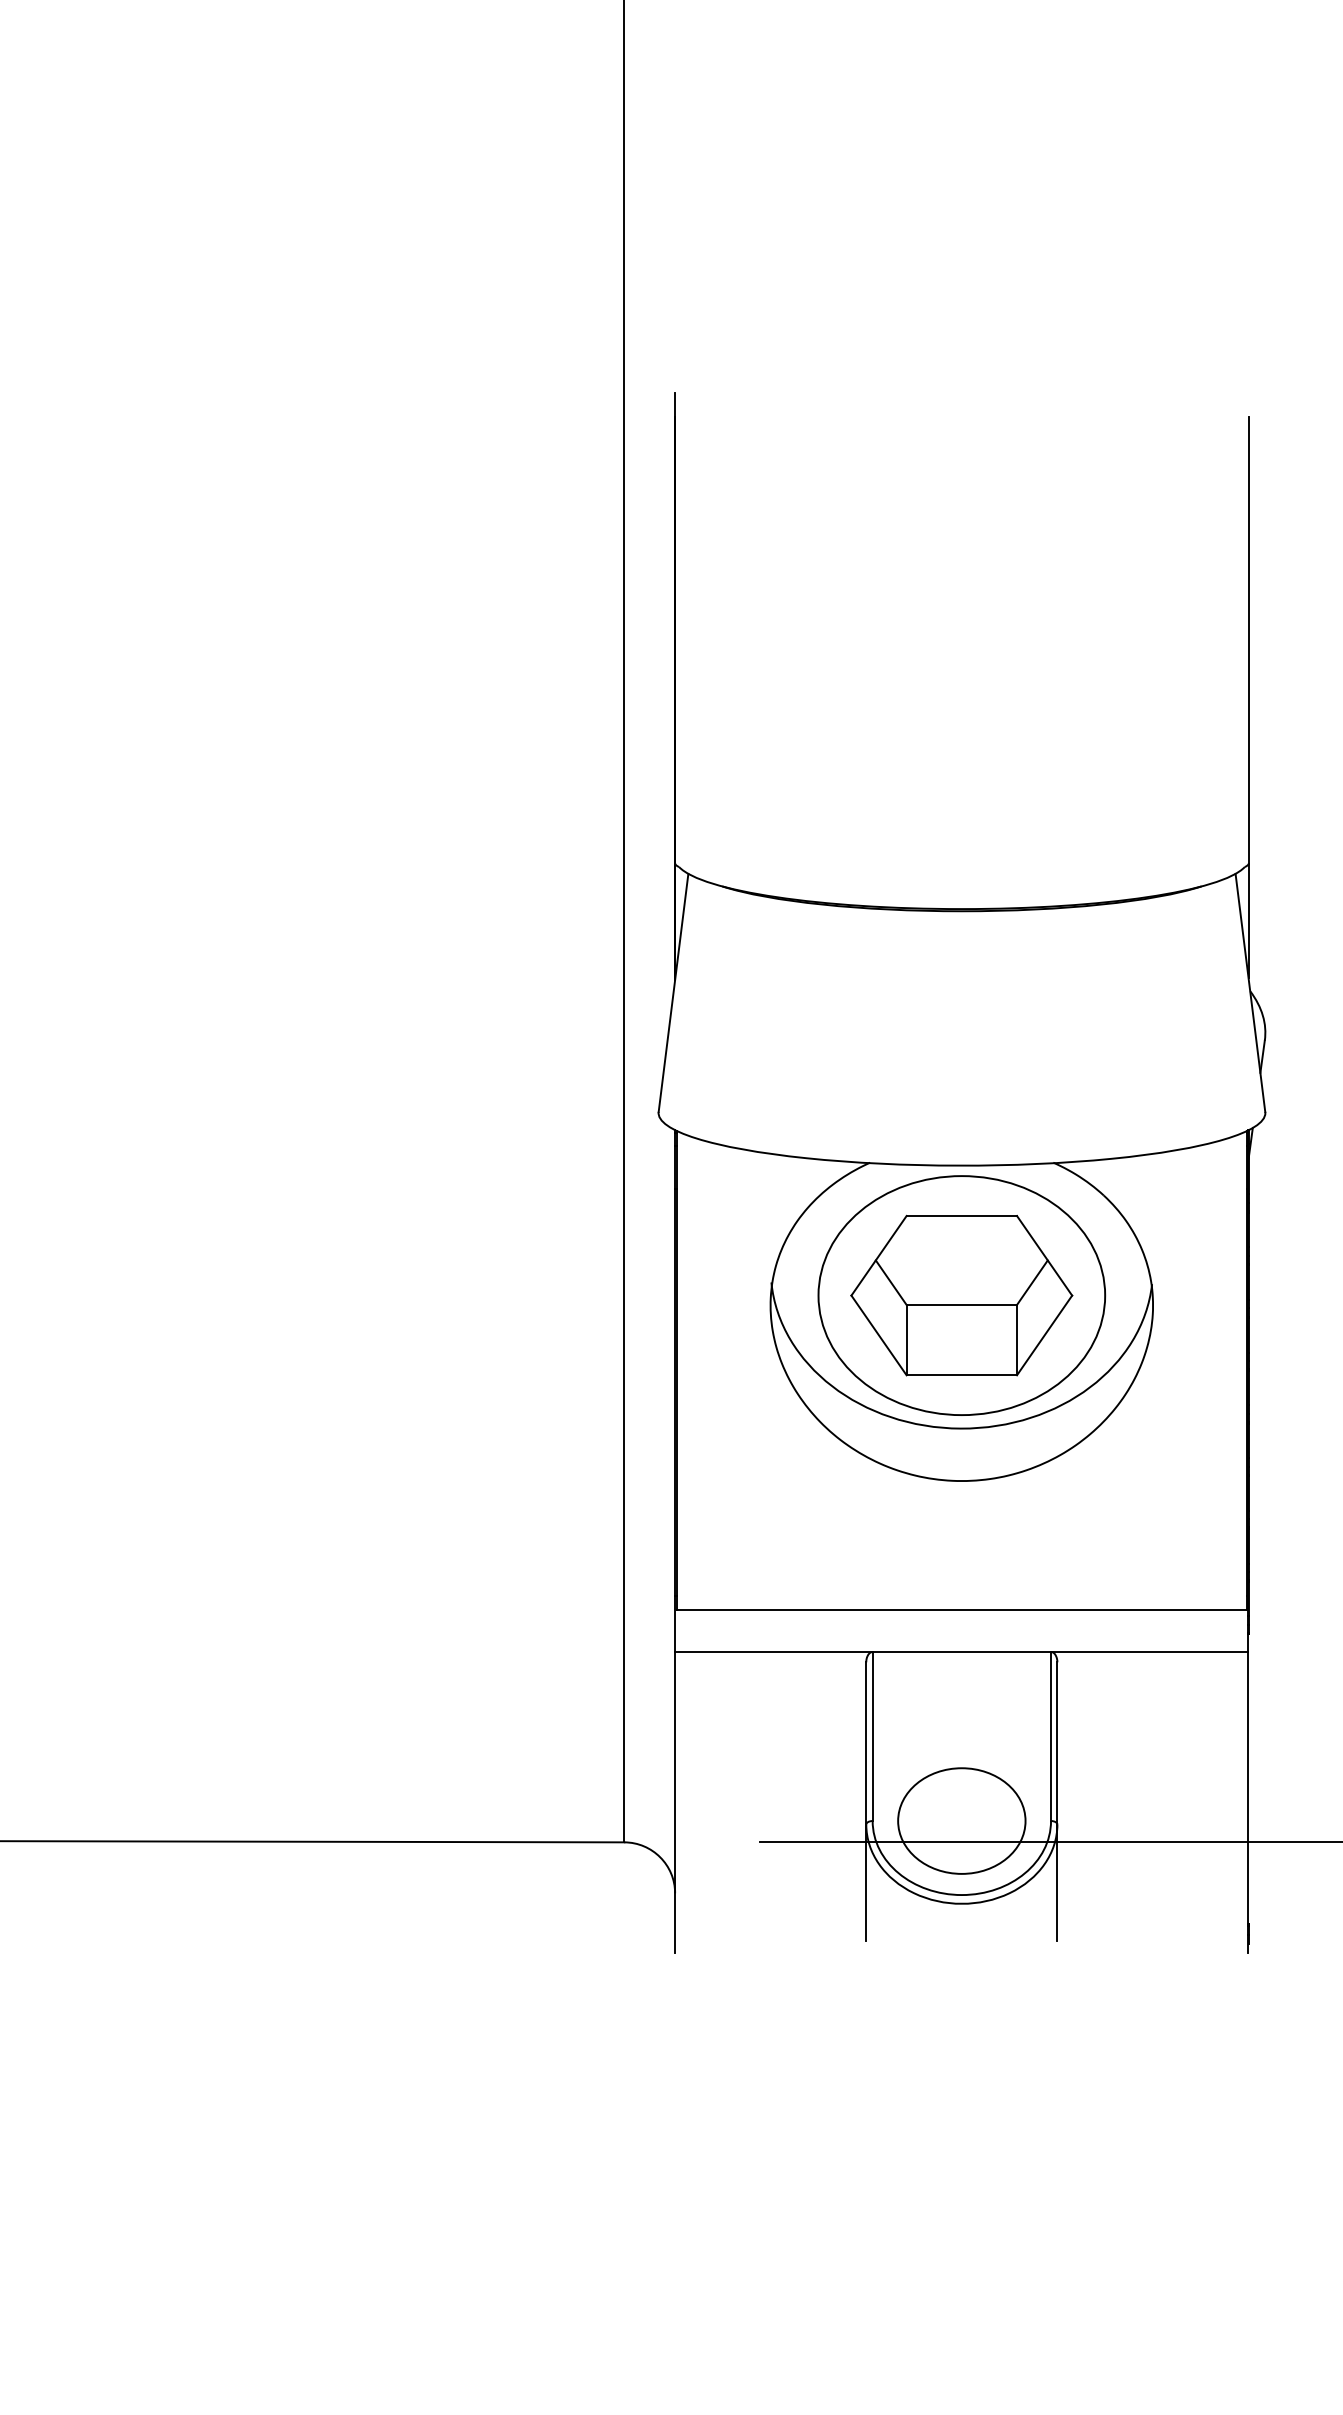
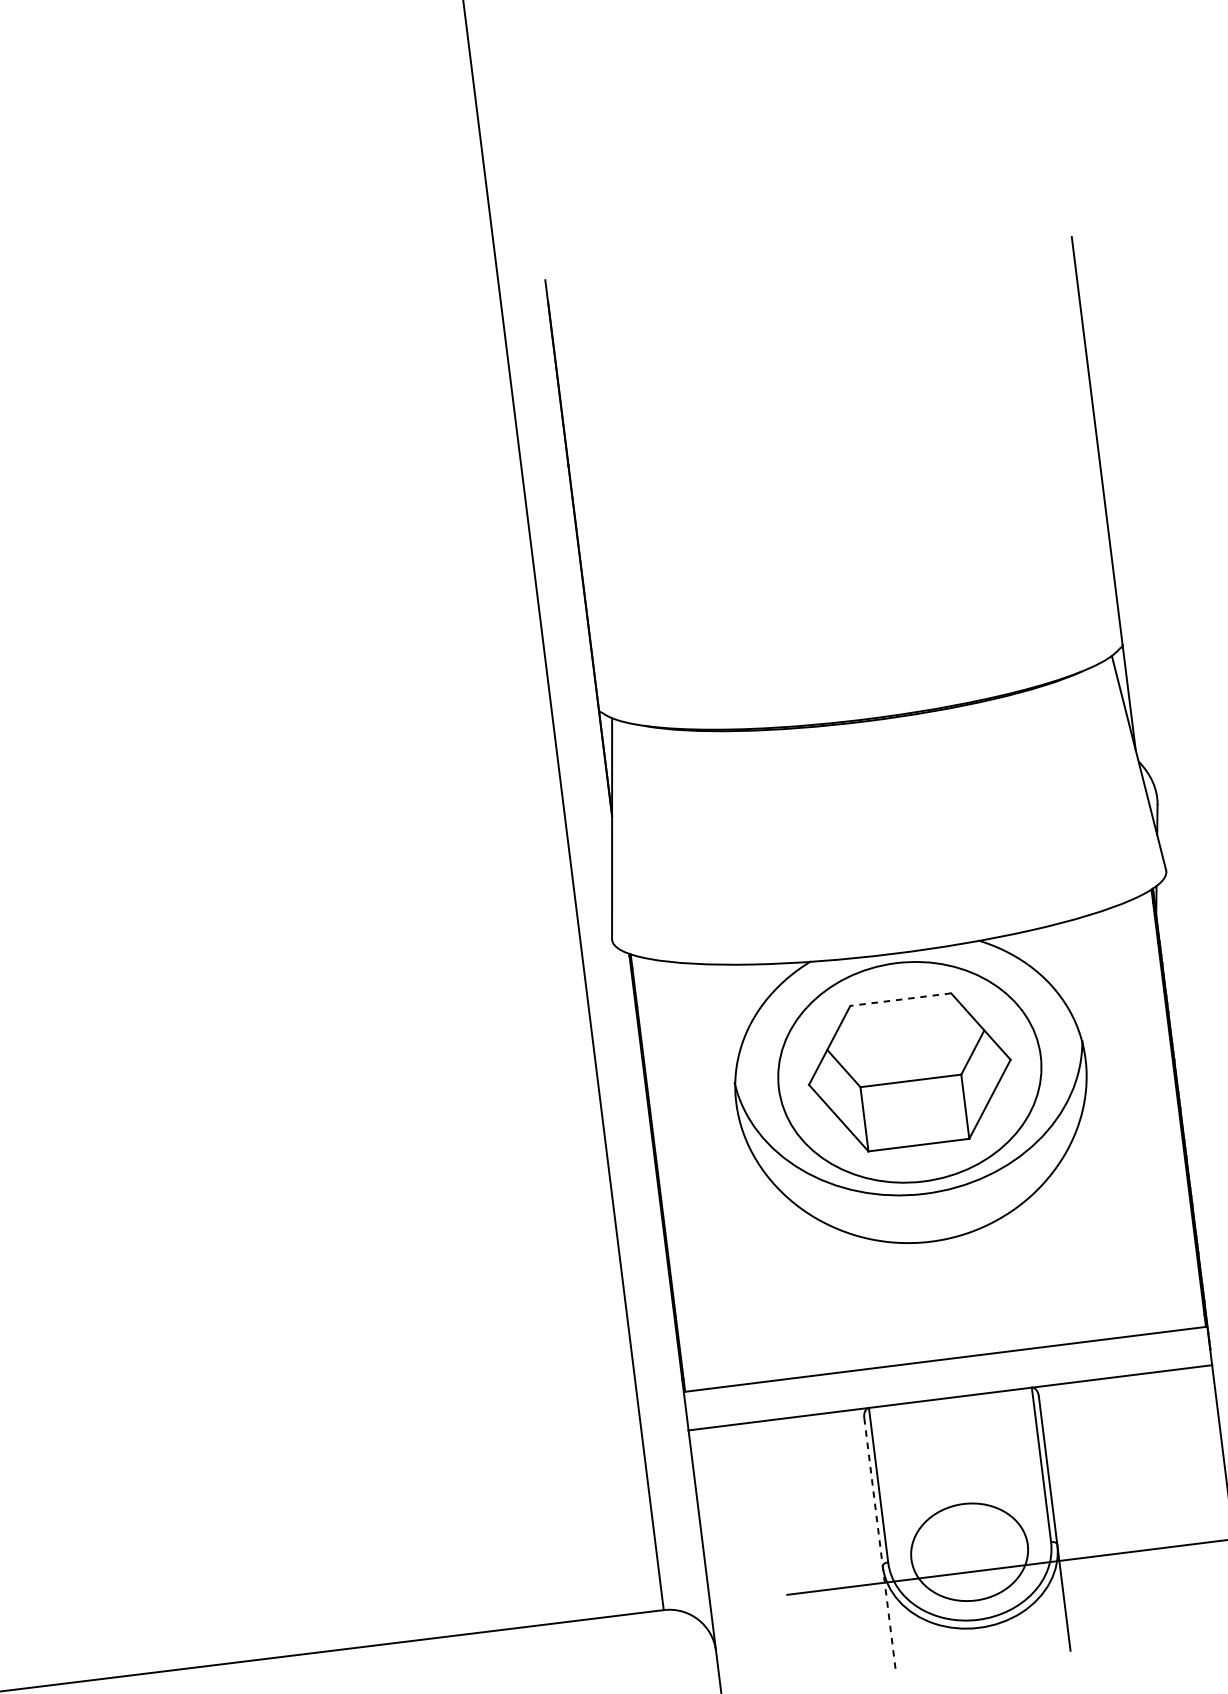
line: (961, 1215) -> (900, 999), solid -> dashed
line: (866, 1802) -> (880, 1546), solid -> dashed

